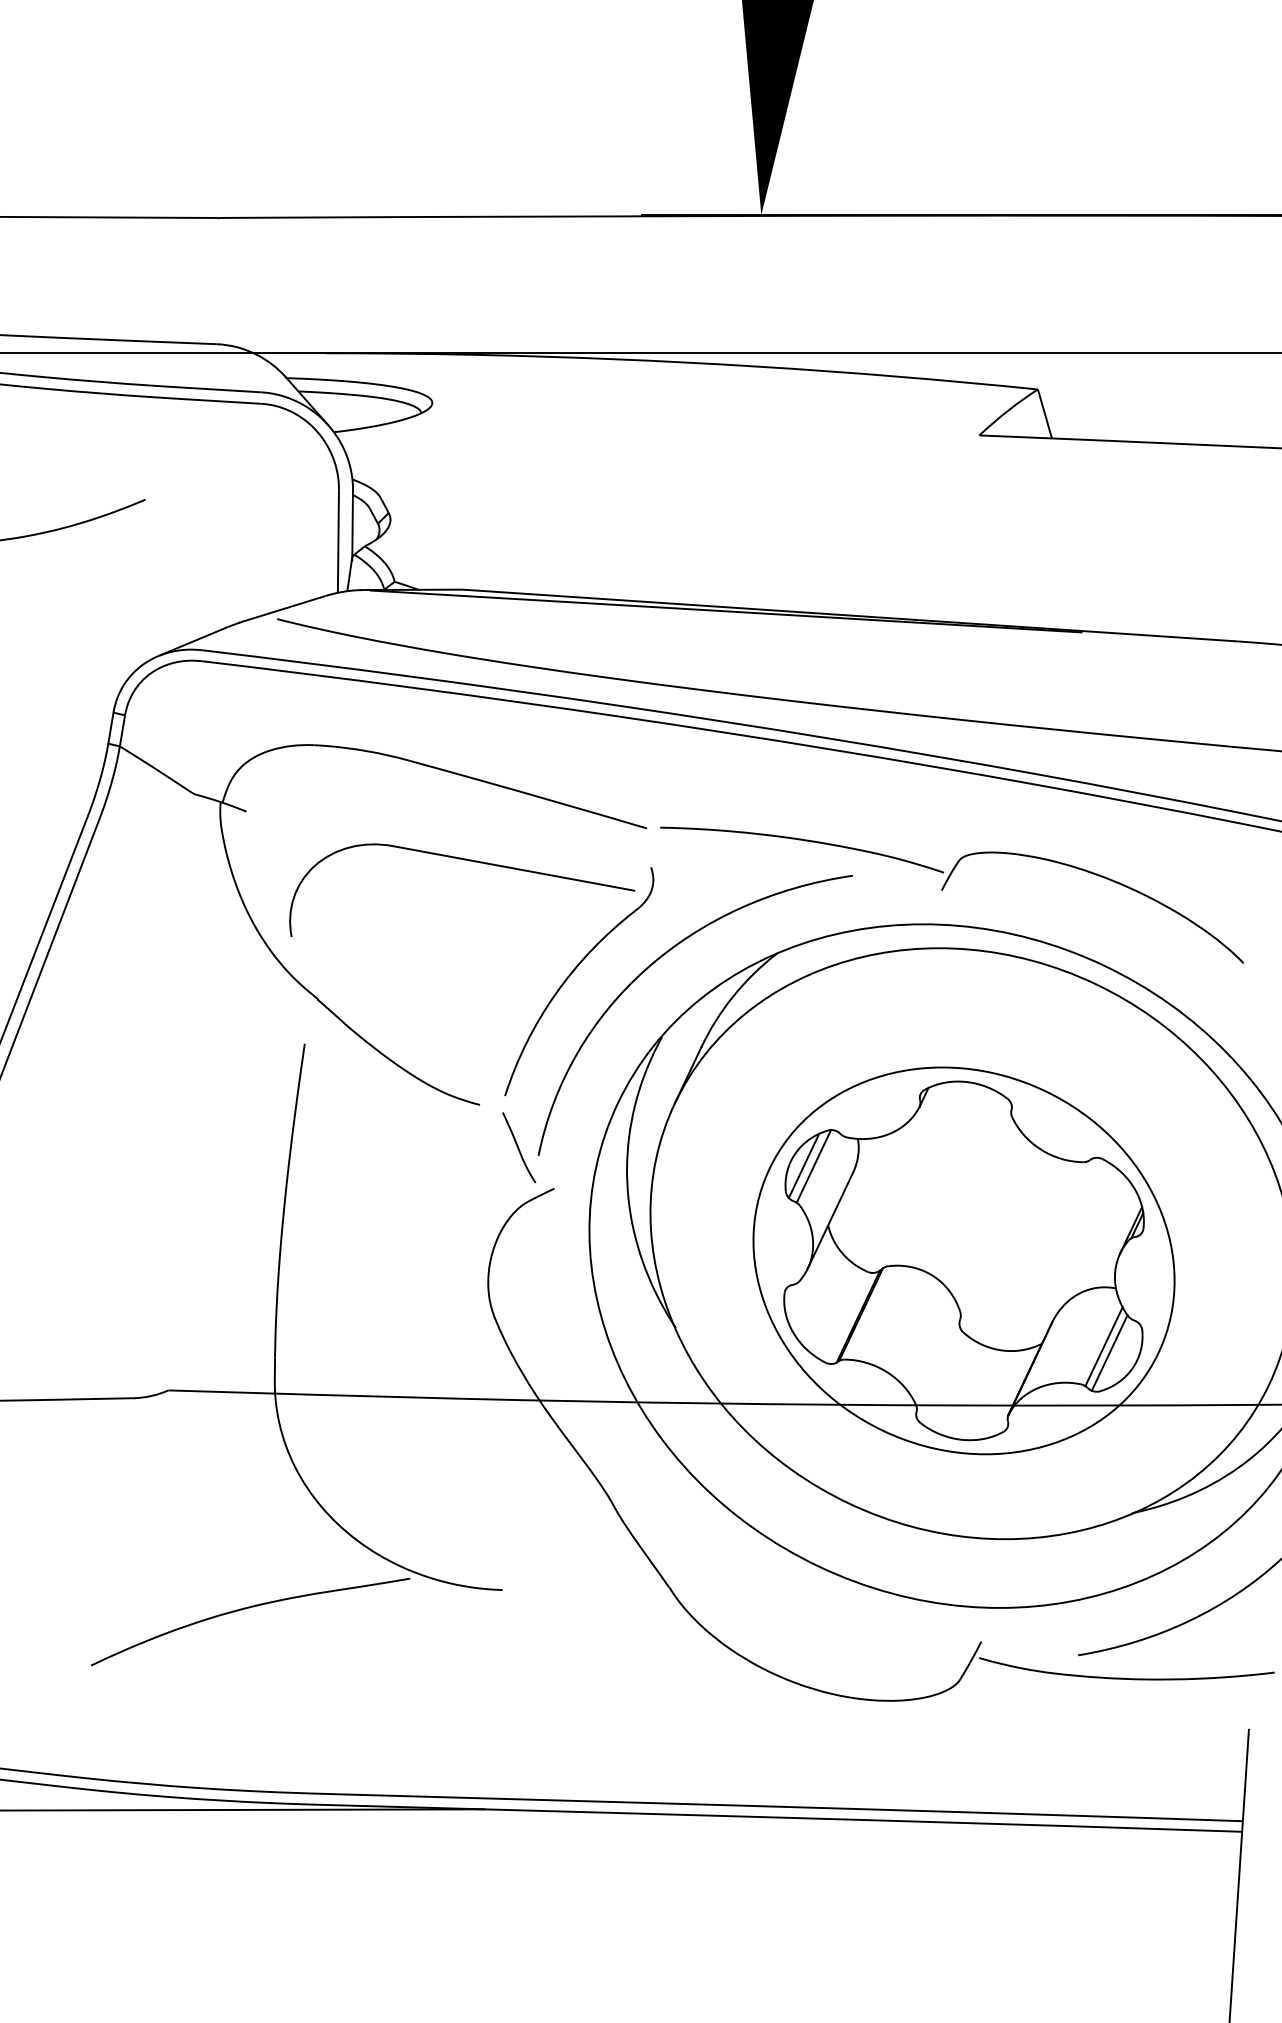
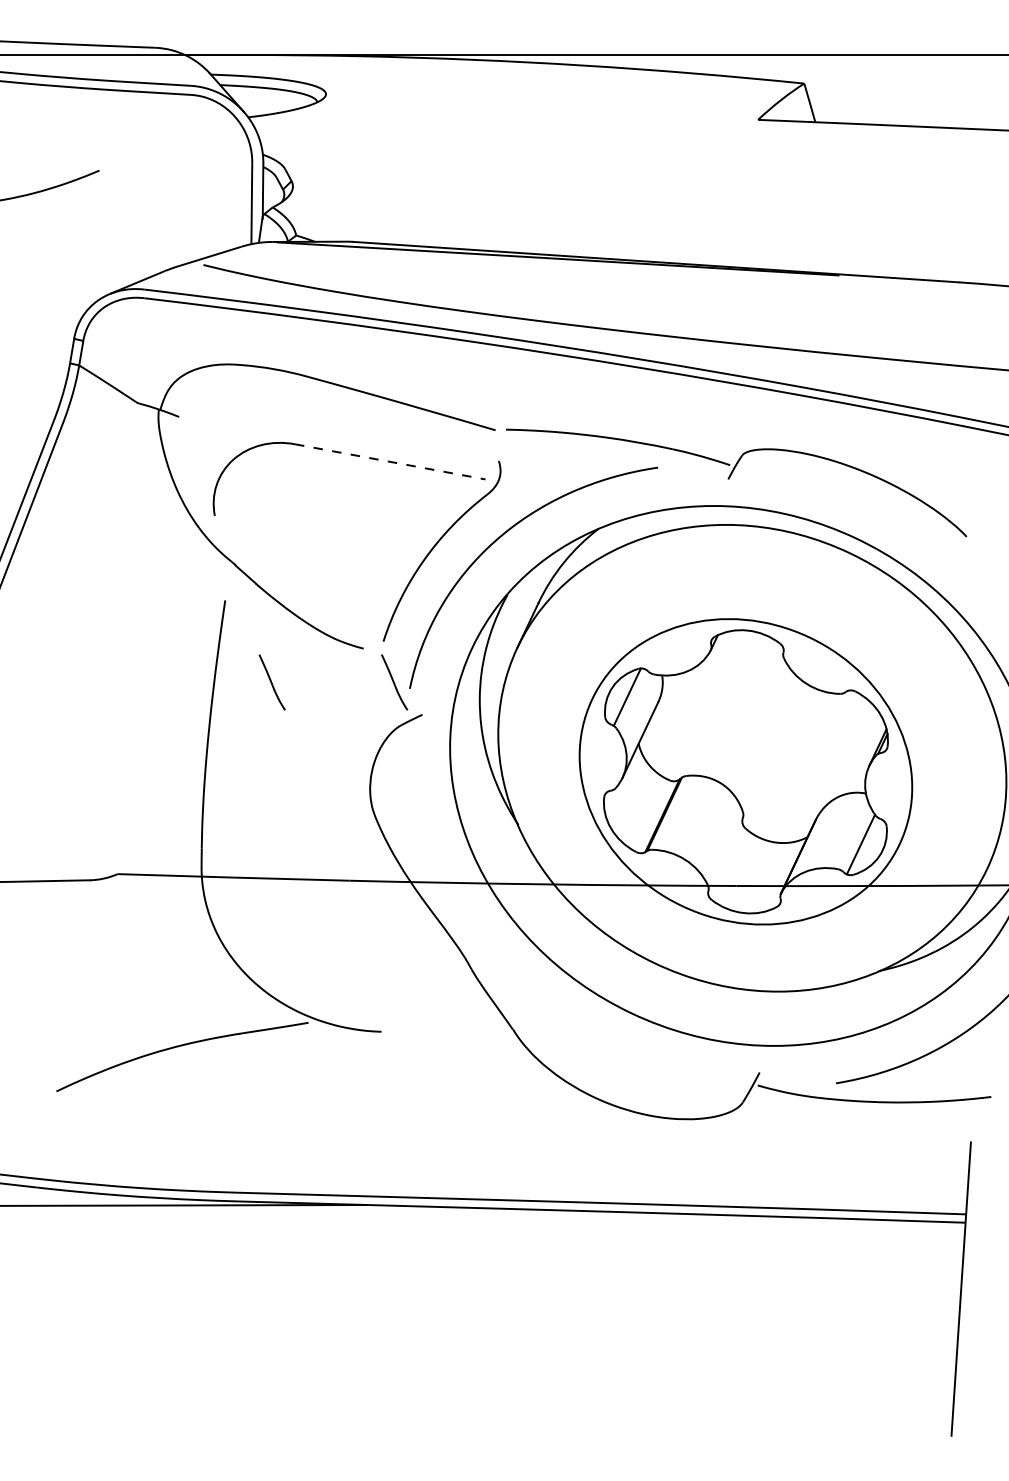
line: (513, 868) -> (390, 461), solid -> dashed
part: (364, 1147) -> (272, 682), added
line: (803, 1165) -> (619, 696), removed
line: (1103, 1346) -> (856, 839), removed

